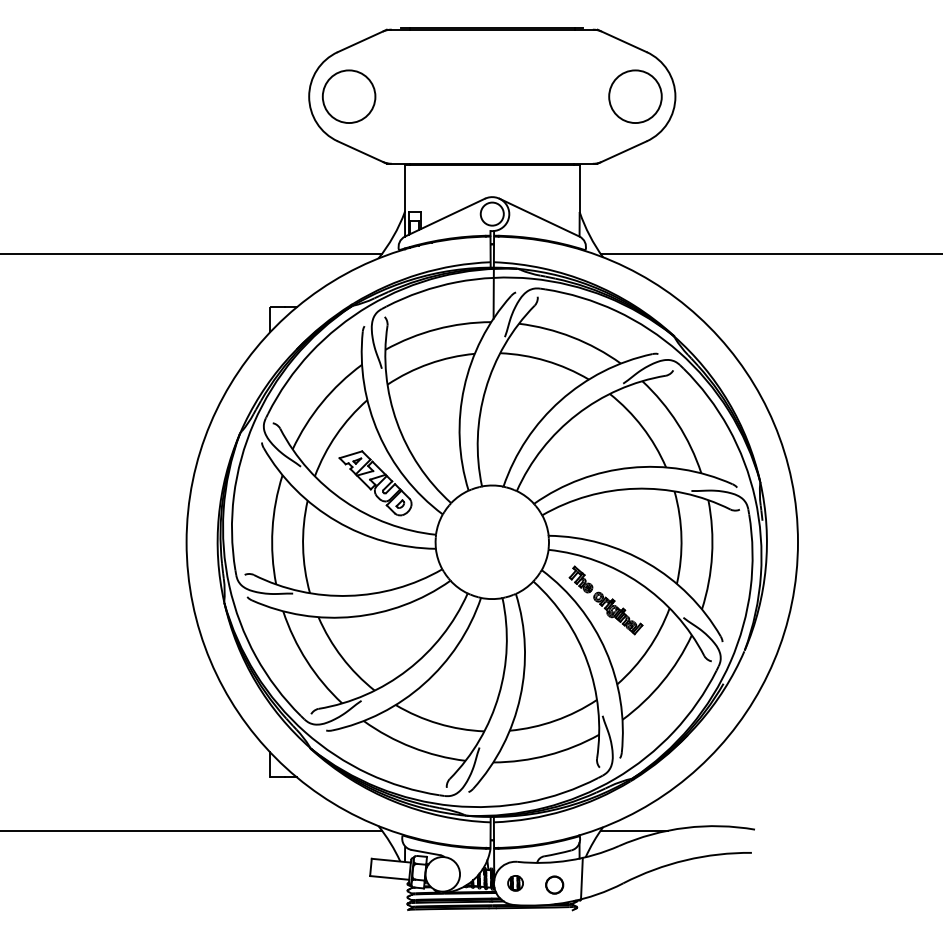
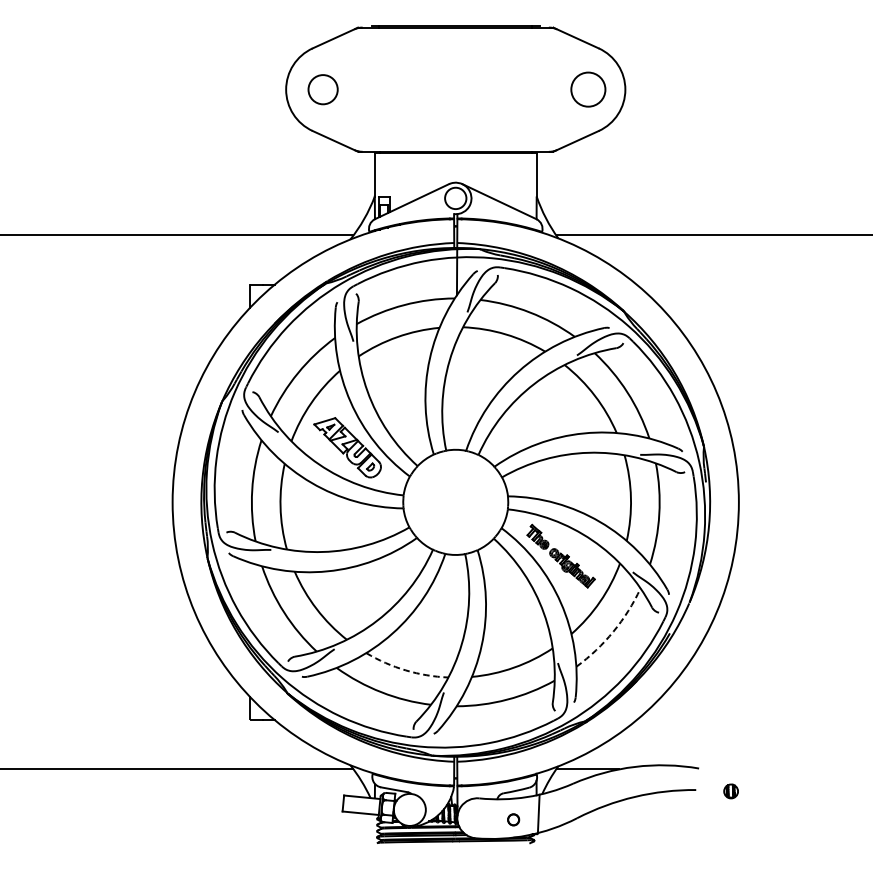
circle: (348, 96) -> (322, 89), size x0.6
circle: (635, 96) -> (588, 89), size x0.7
arc: (662, 681) -> (613, 631), solid -> dashed
arc: (438, 723) -> (405, 670), solid -> dashed
part: (515, 883) -> (731, 791), moved
circle: (554, 884) -> (513, 819), size x0.7

